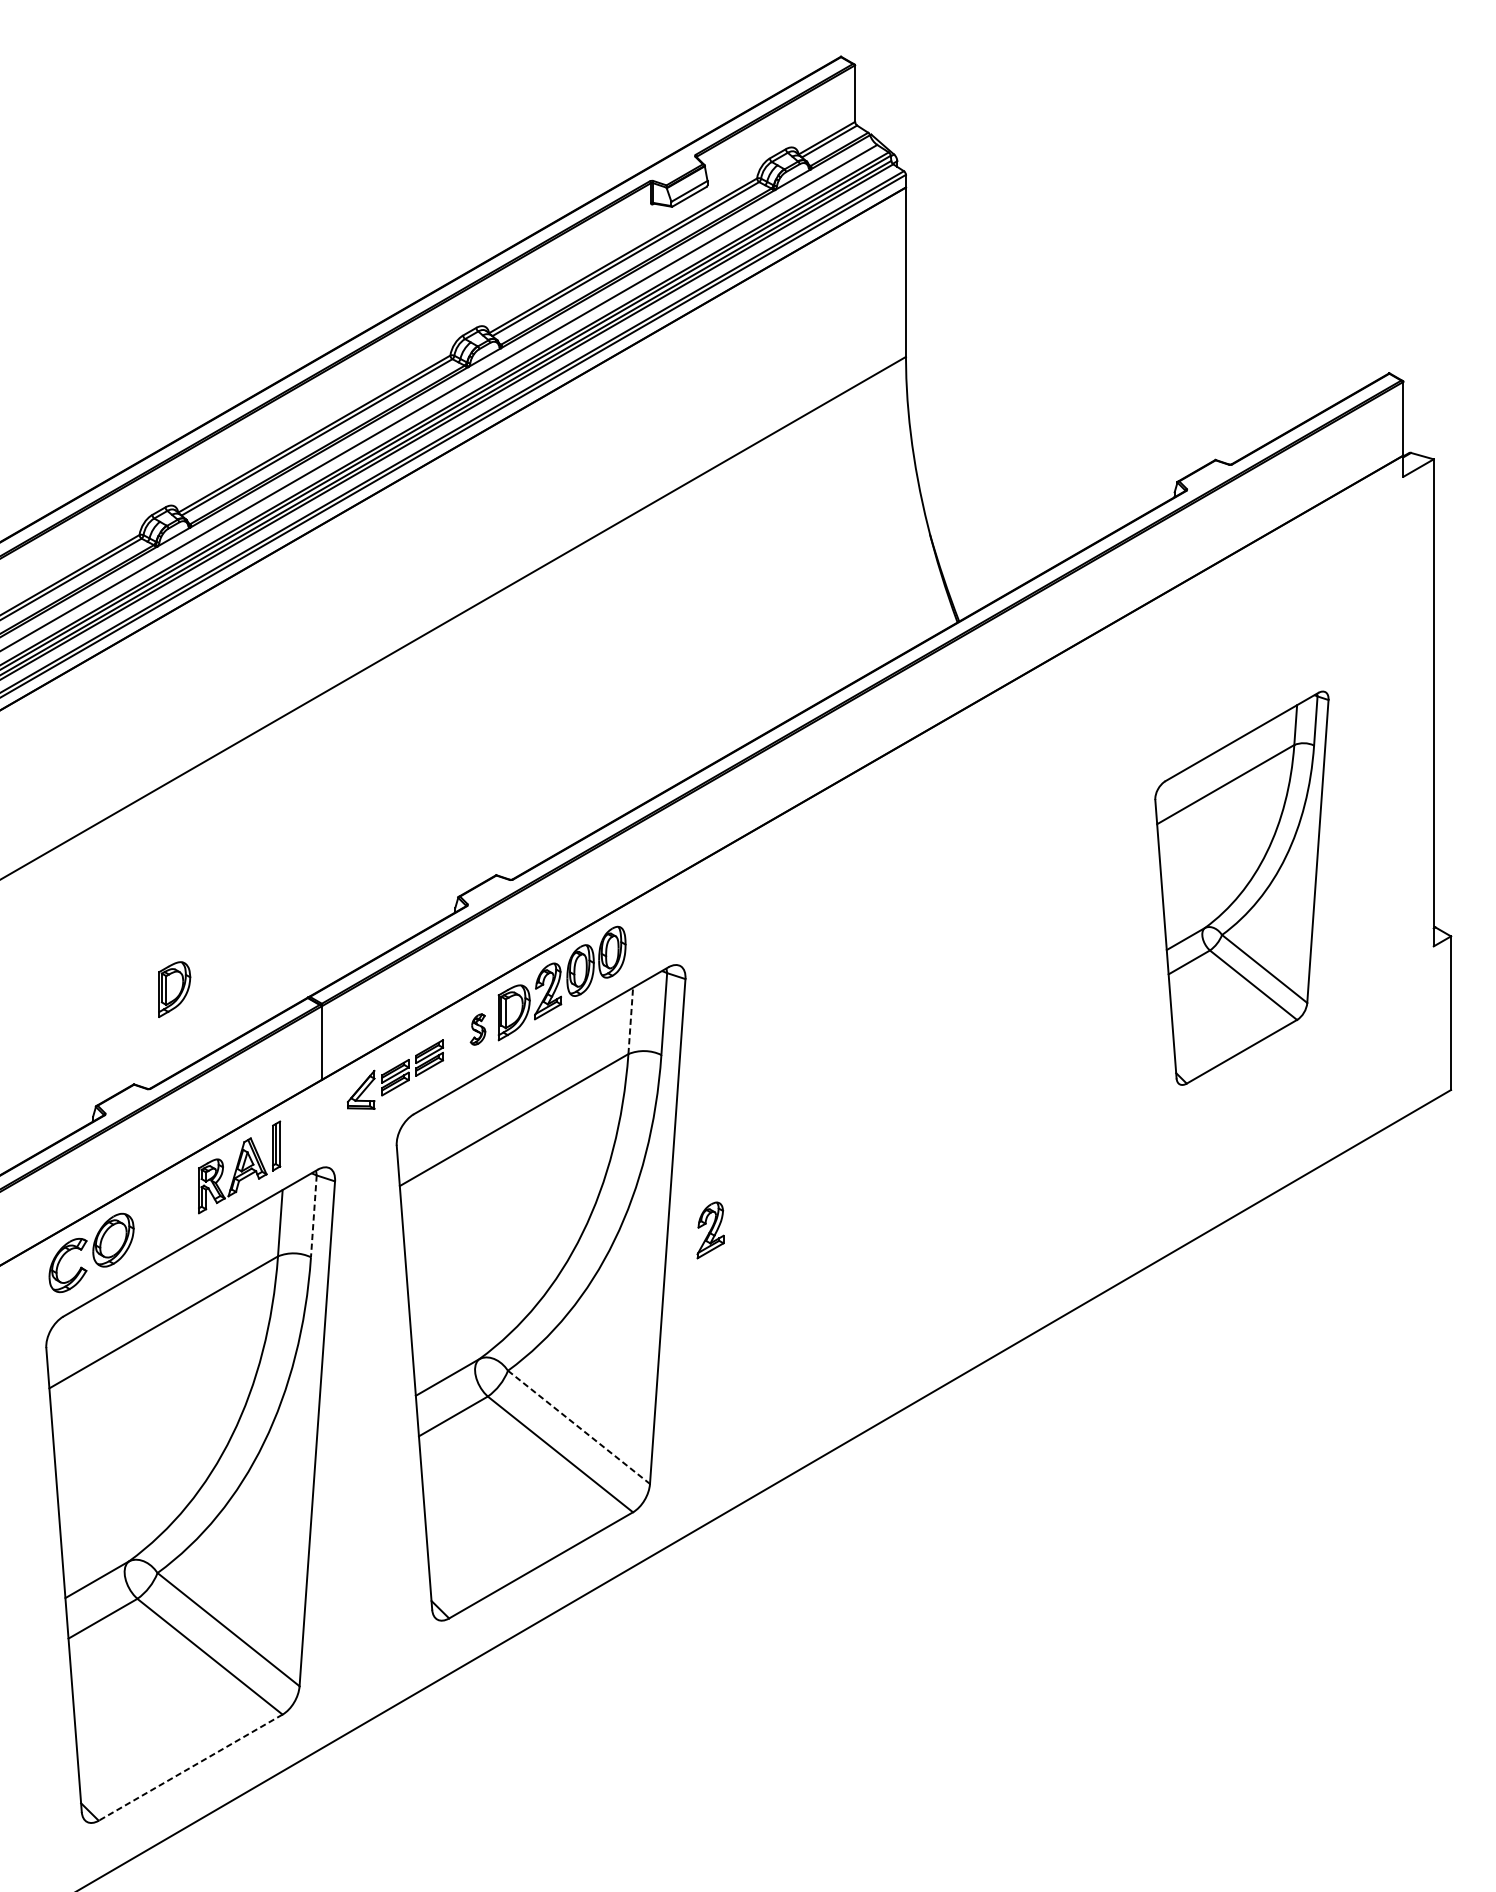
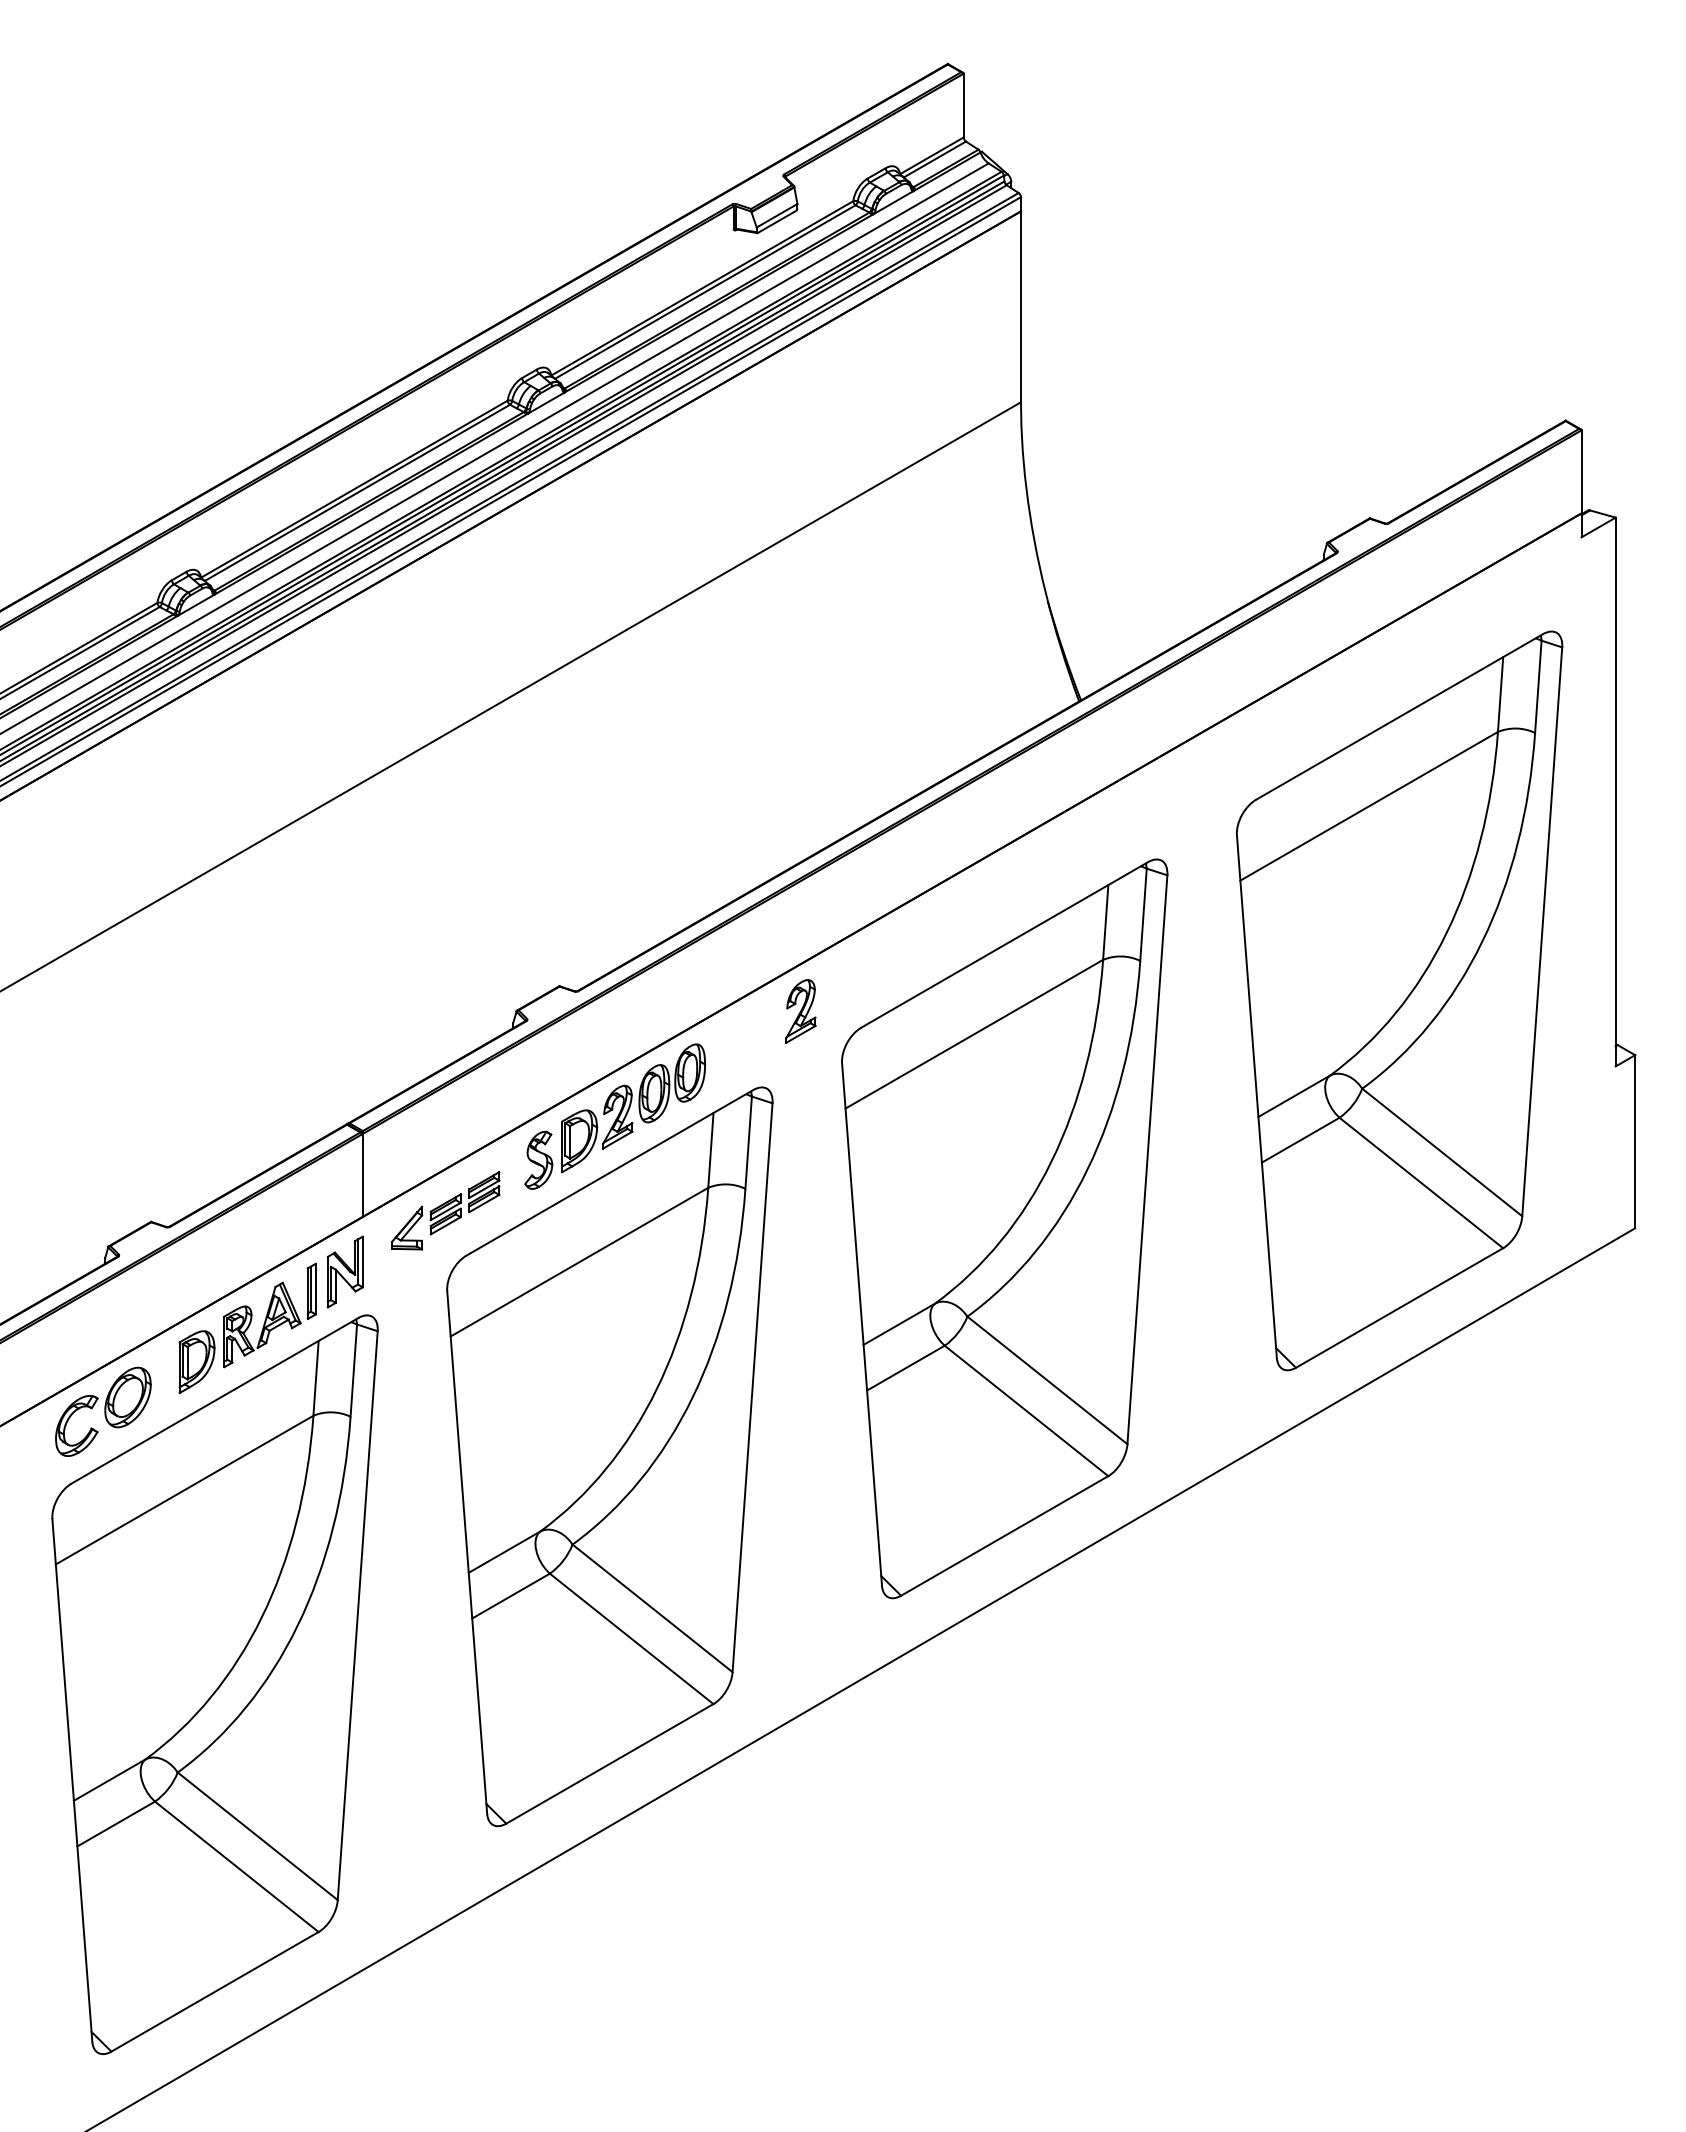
part: (1241, 887) -> (1399, 1000), size x1.67
part: (174, 989) -> (196, 1362), moved
line: (630, 1020) -> (710, 1149), dashed -> solid
part: (477, 1028) -> (538, 1159), size x1.67
part: (891, 1090) -> (1004, 1228), added
part: (305, 1128) -> (344, 1271), added
line: (313, 1217) -> (353, 1371), dashed -> solid
part: (710, 1230) -> (800, 1011), moved
line: (578, 1427) -> (652, 1608), dashed -> solid
line: (191, 1767) -> (215, 1991), dashed -> solid

